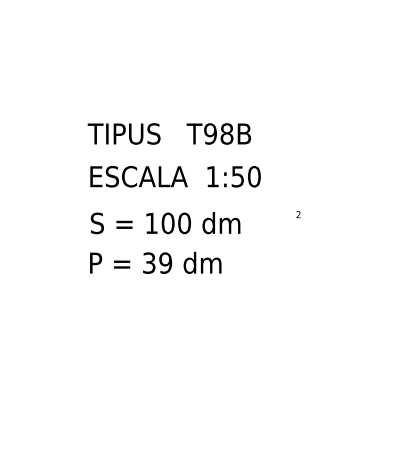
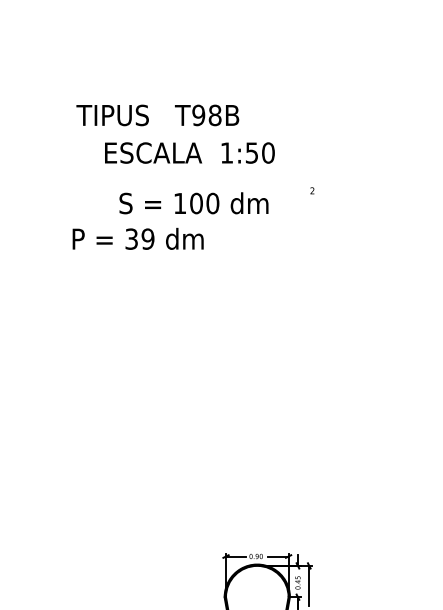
text: (169, 134) -> (157, 115), moved
text: (165, 223) -> (193, 203), moved
text: (155, 262) -> (137, 238), moved

